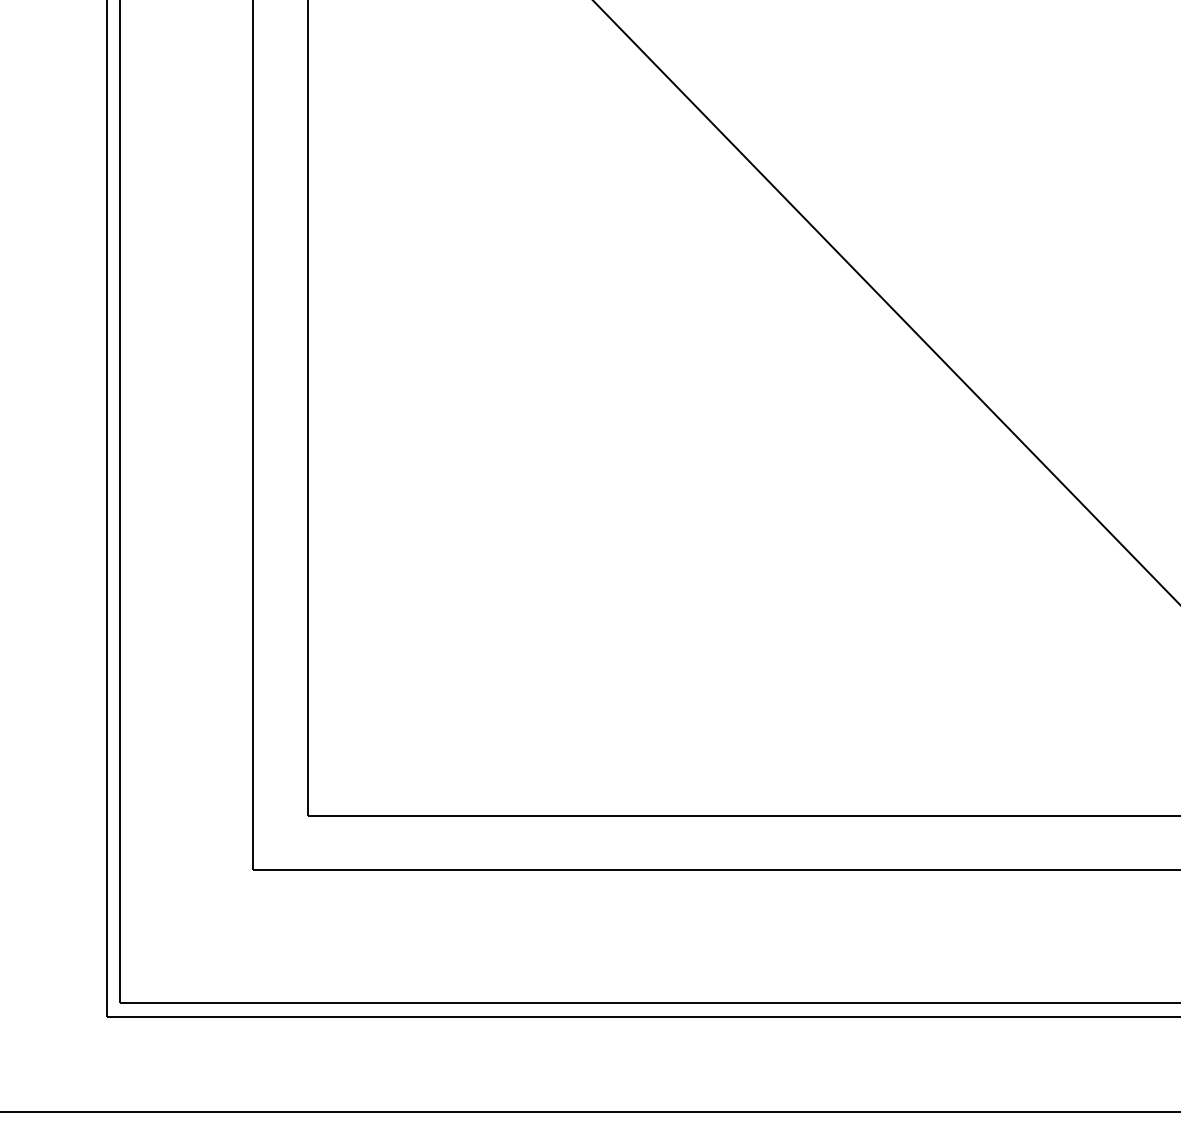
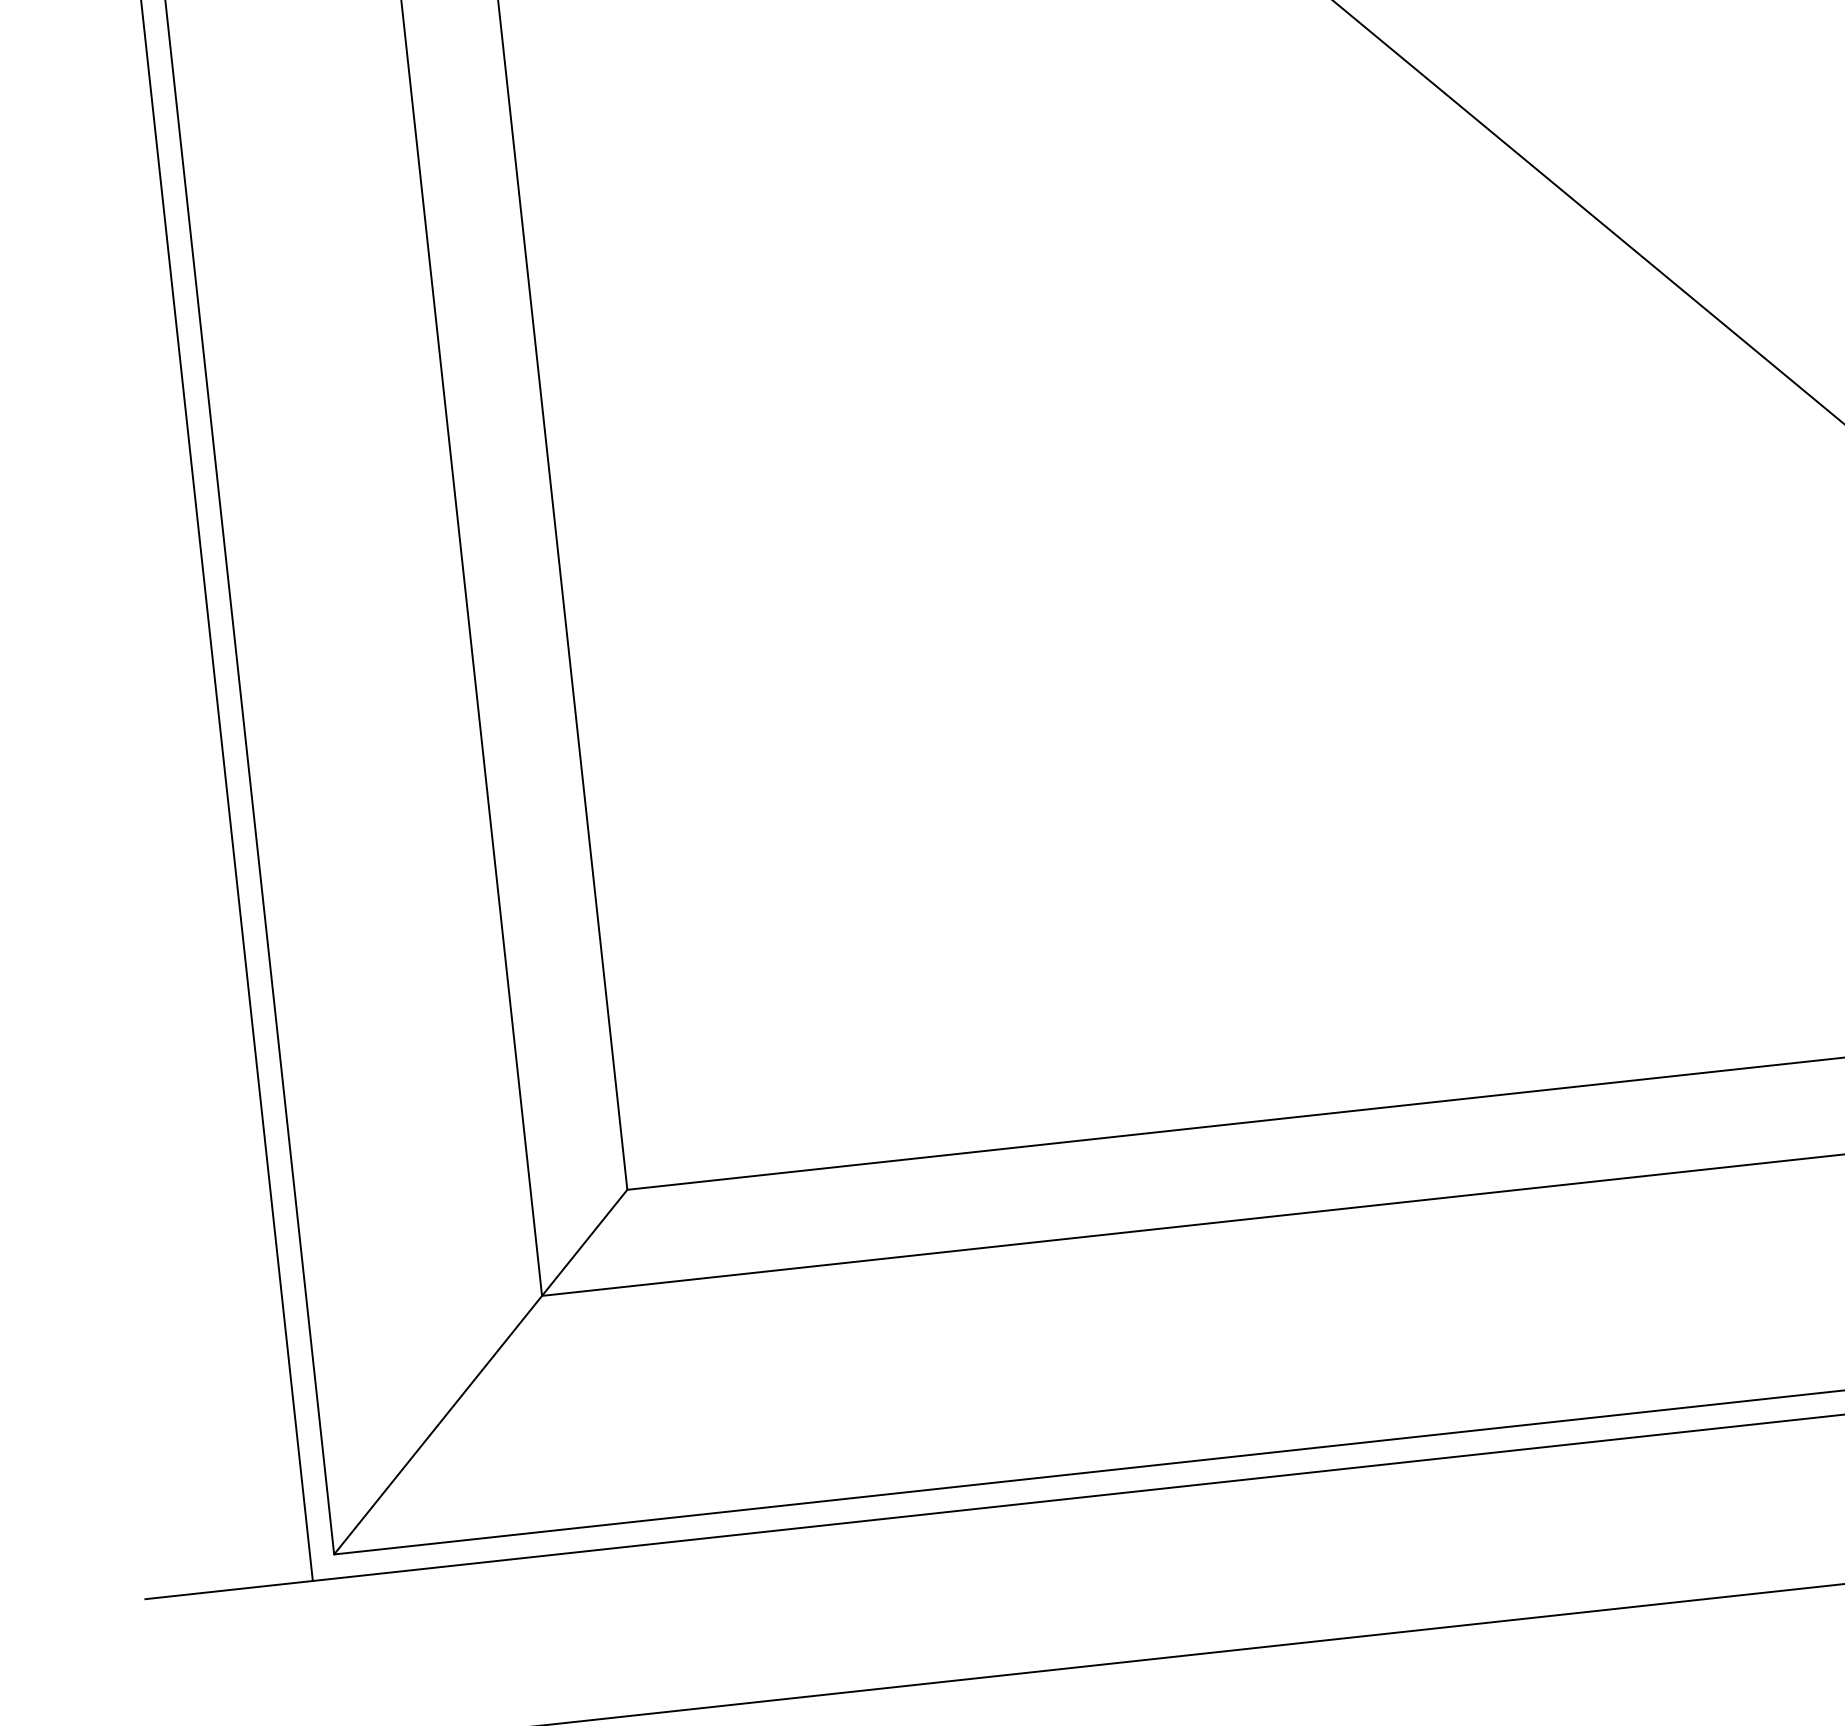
line: (213, 908) -> (479, 1370), added
line: (58, 1016) -> (228, 1590), added

